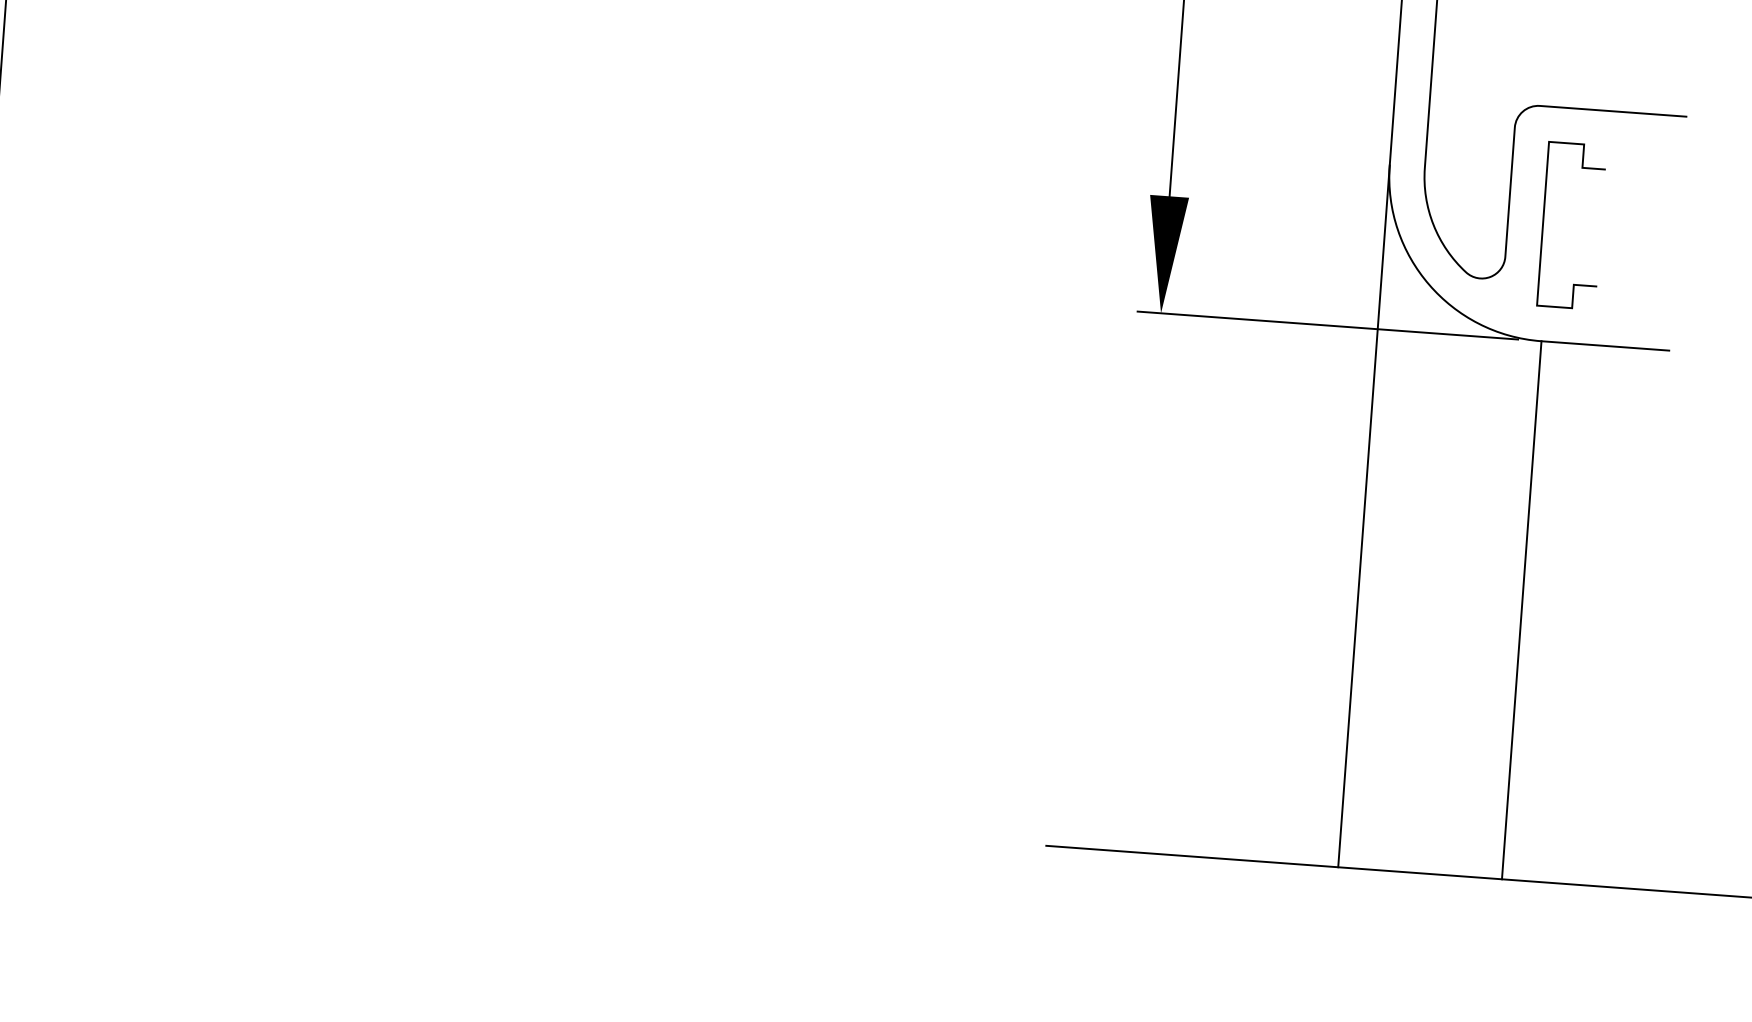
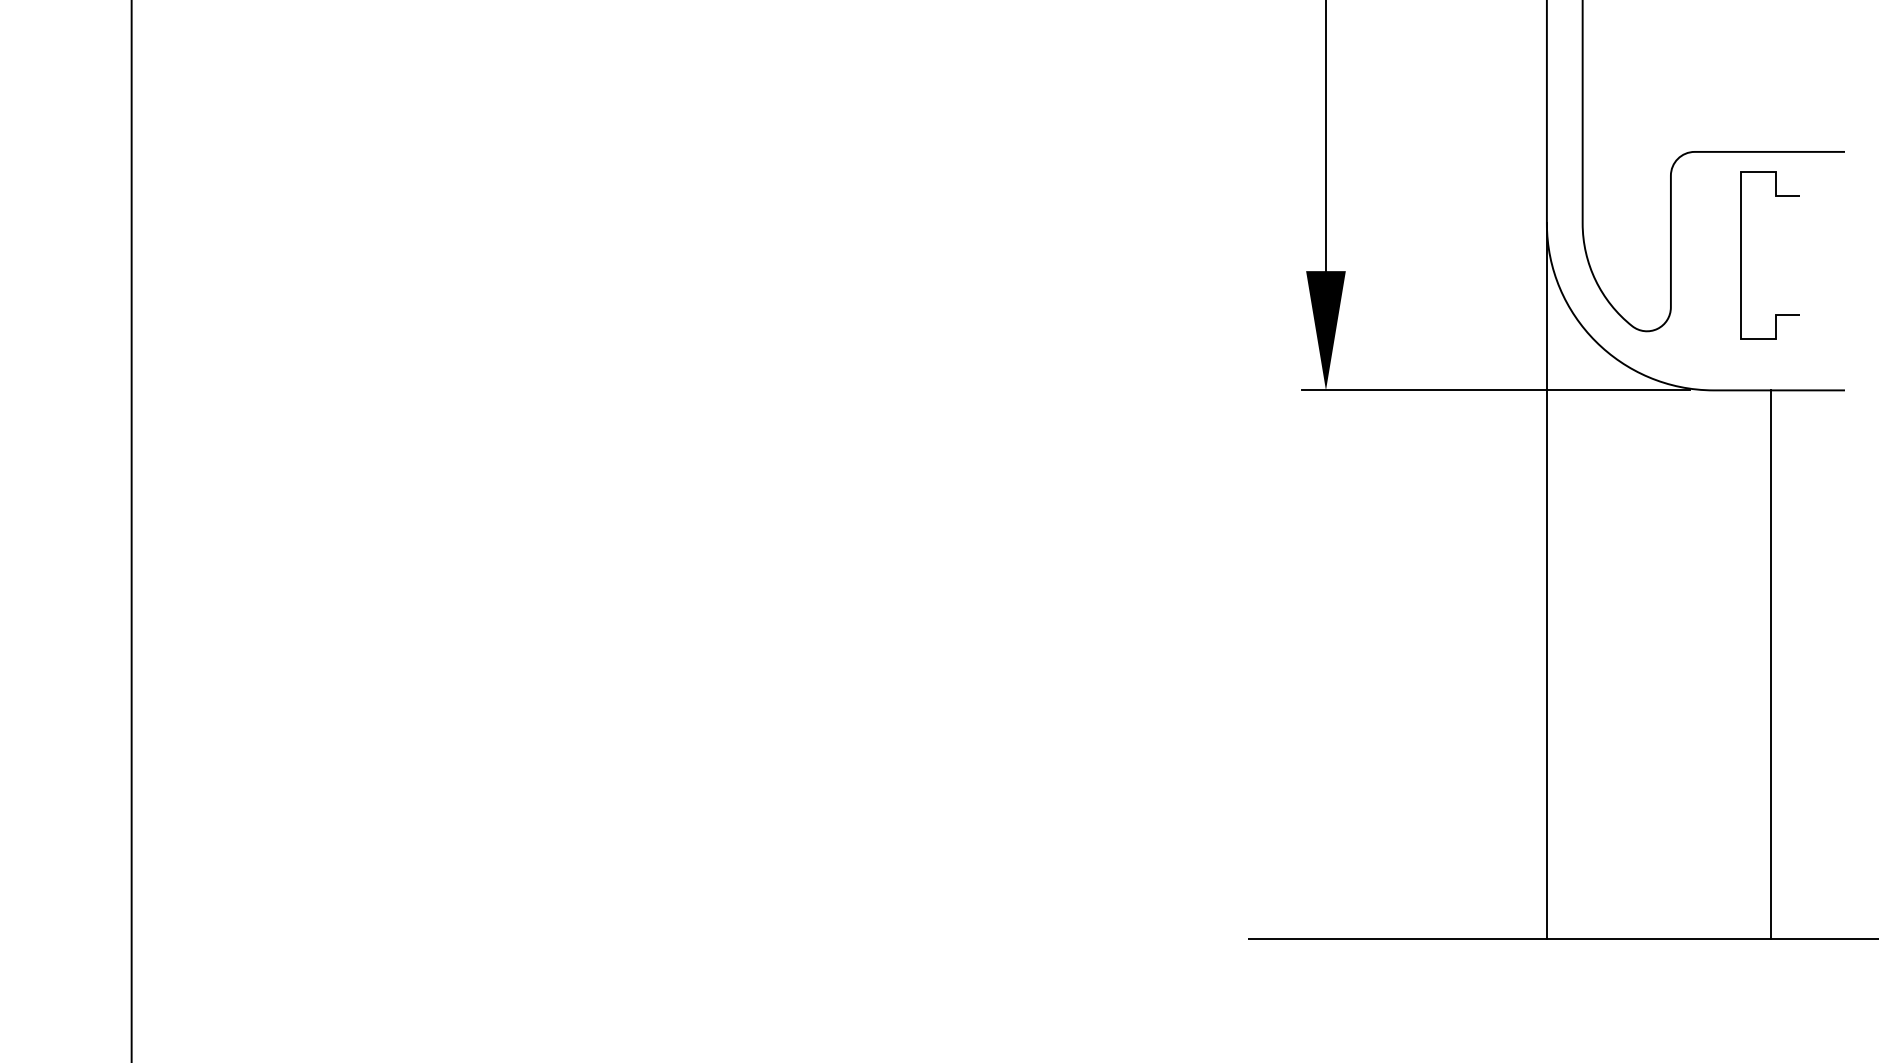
curve: (1543, 224) -> (1741, 255), moved
line: (1521, 610) -> (1770, 664), moved

